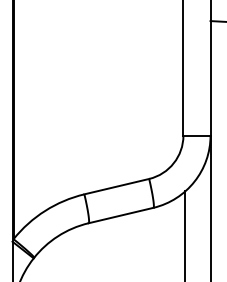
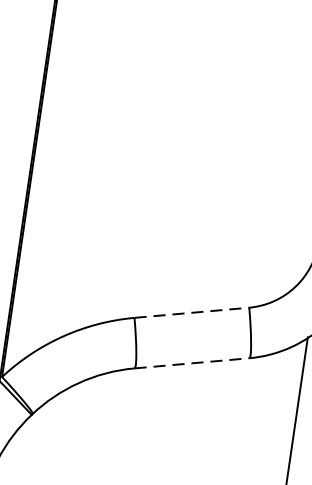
line: (117, 186) -> (193, 312), solid -> dashed
line: (121, 215) -> (192, 363), solid -> dashed

